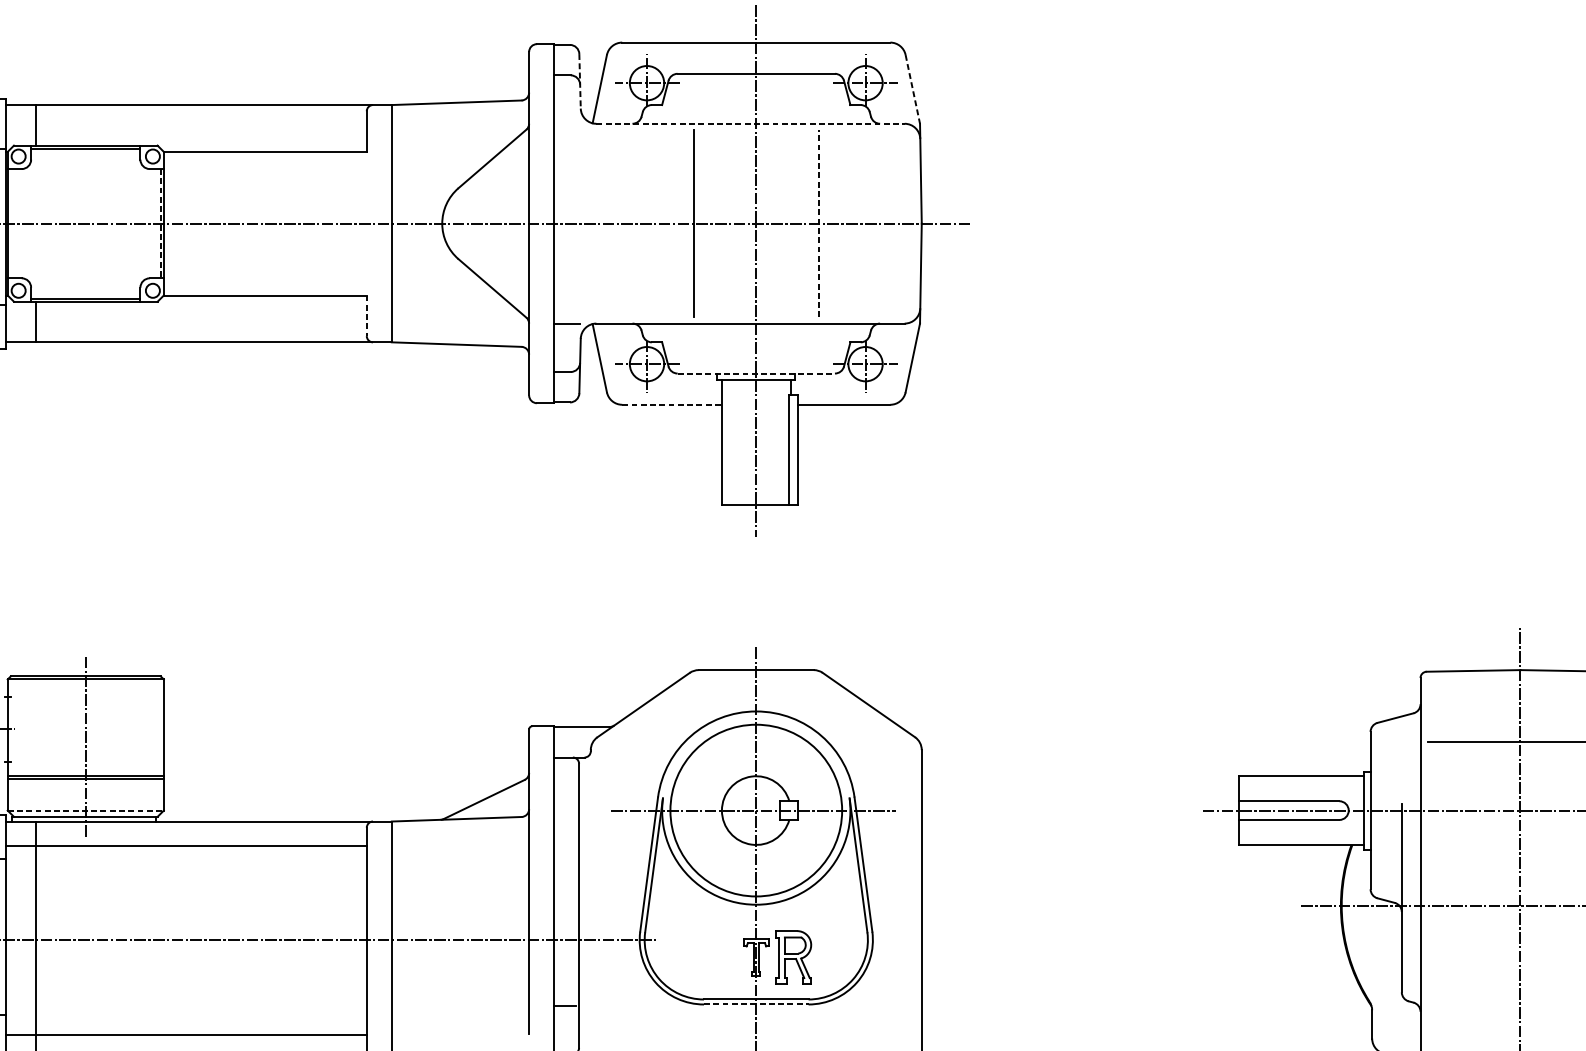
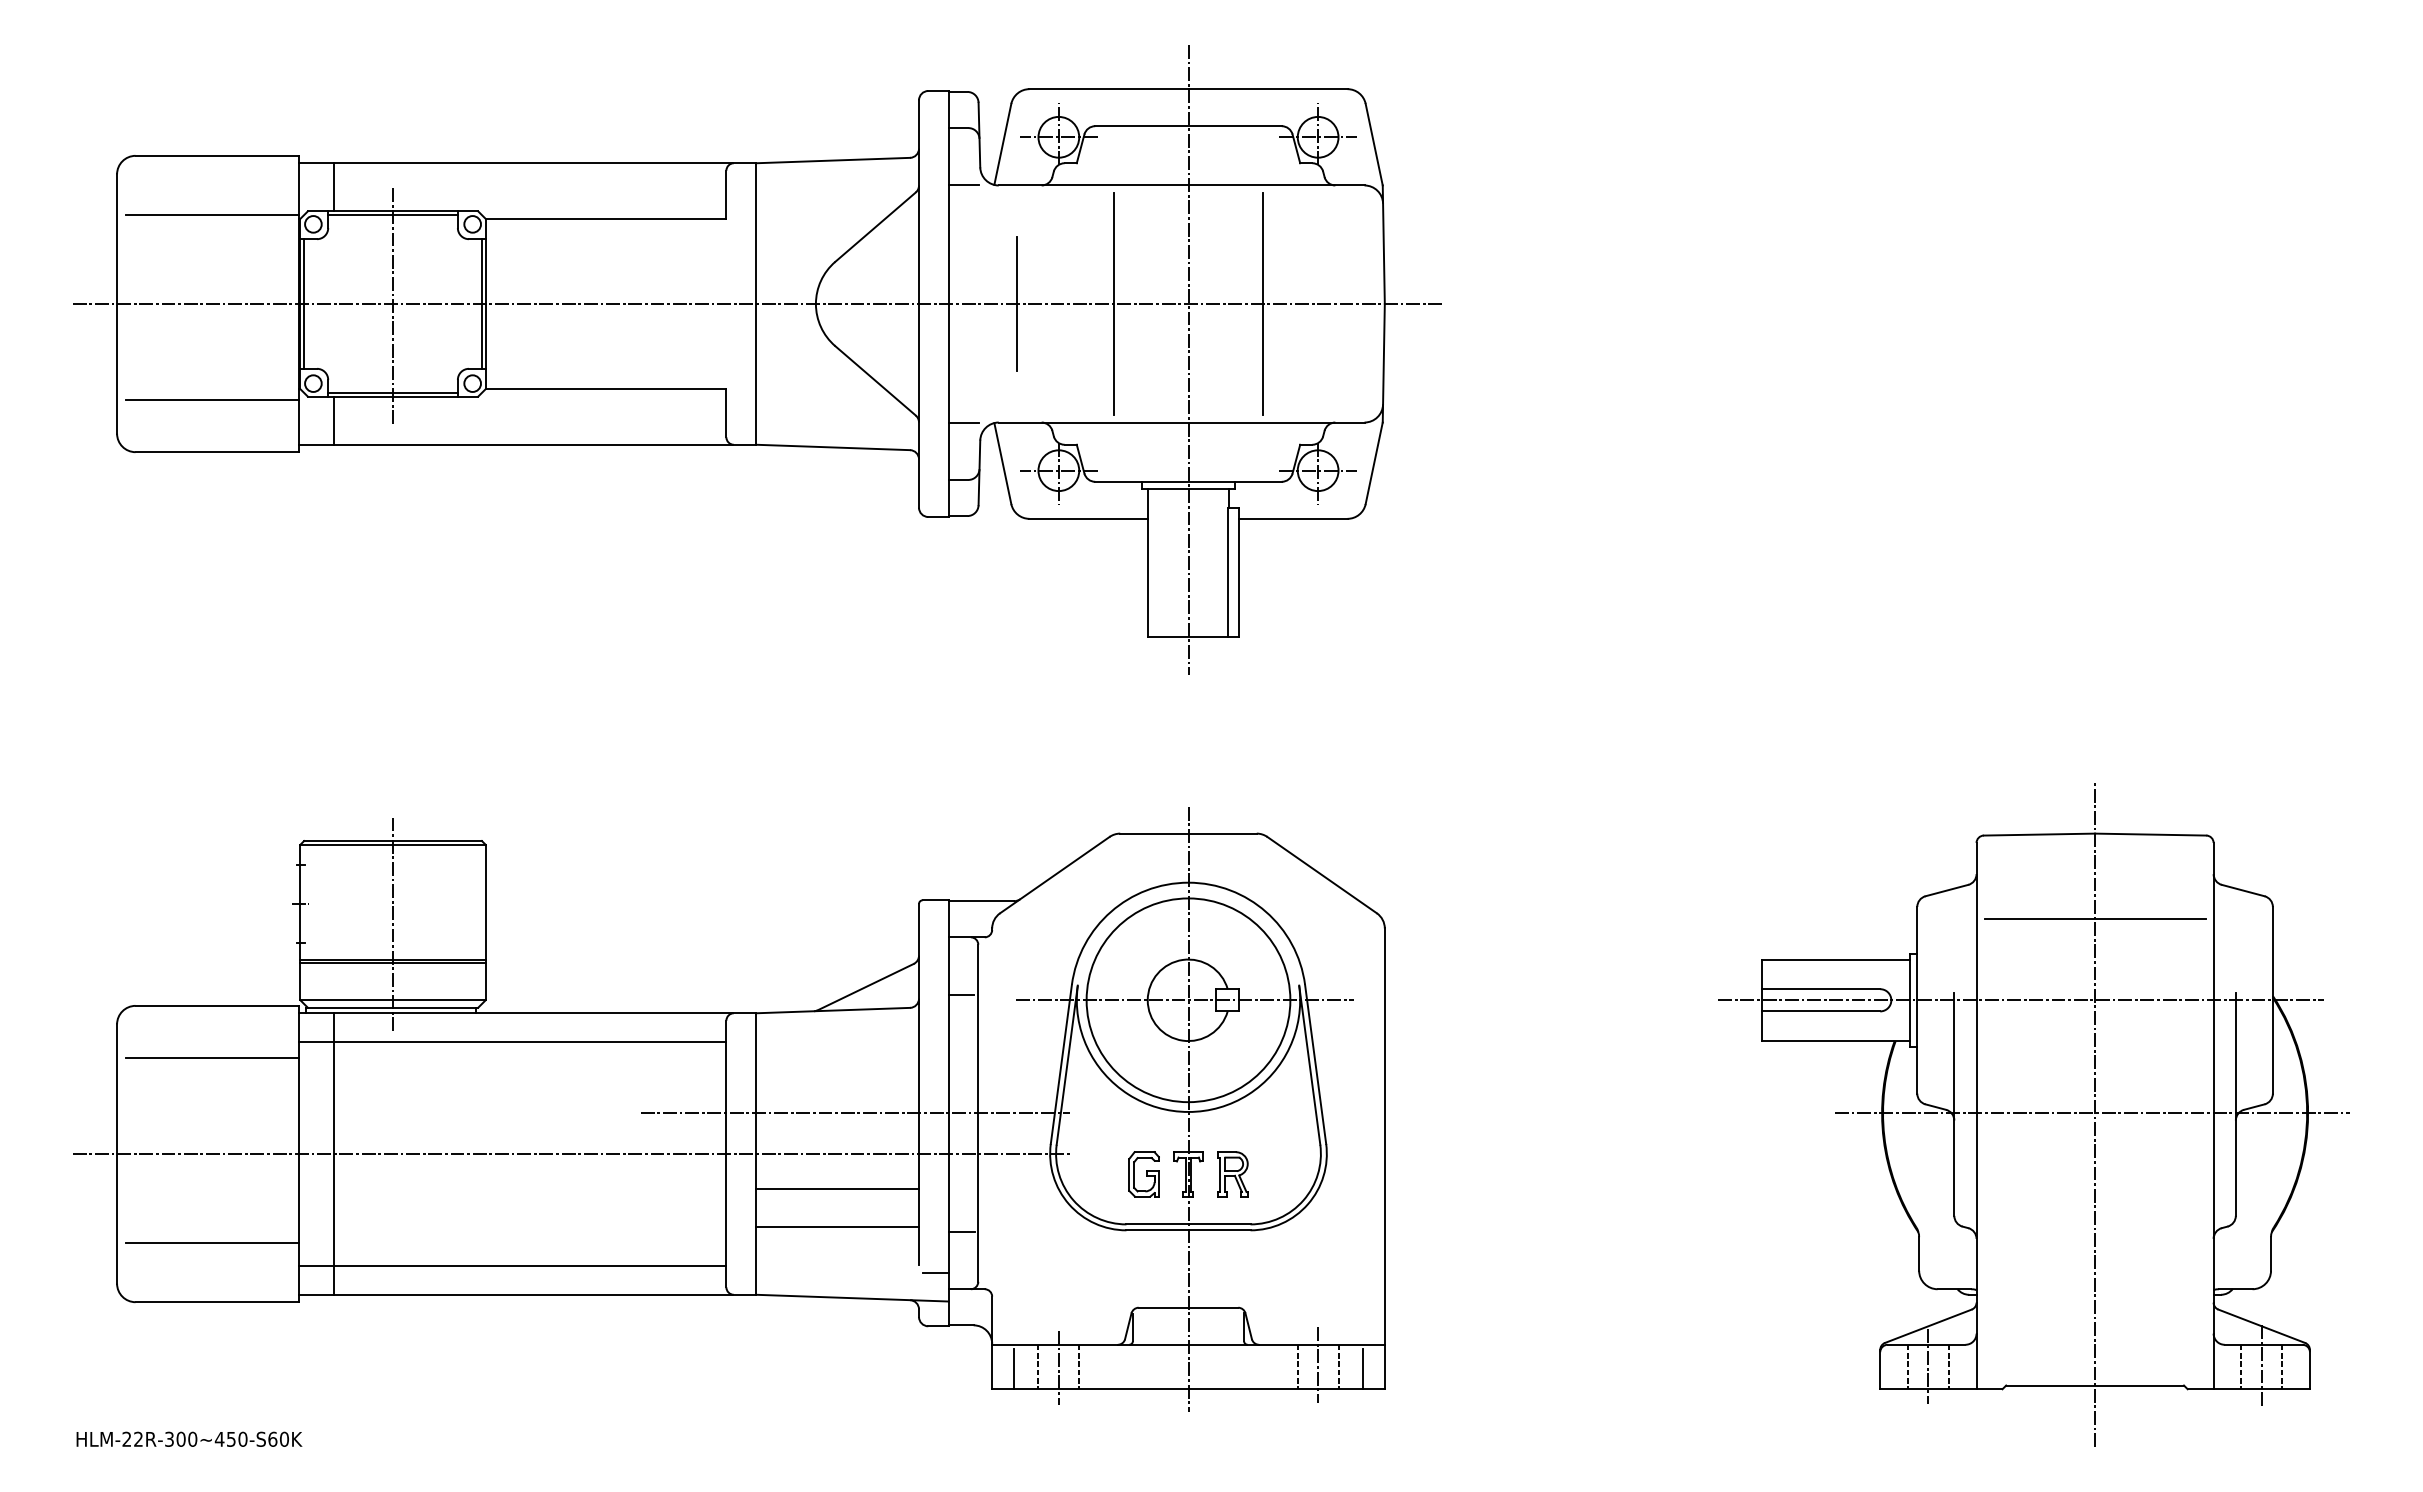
line: (580, 81) -> (979, 135), dashed -> solid
line: (913, 89) -> (1374, 144), dashed -> solid
line: (566, 123) -> (963, 185), added
line: (750, 123) -> (1181, 185), dashed -> solid
line: (11, 223) -> (304, 303), added
line: (612, 223) -> (1017, 303), added
line: (818, 223) -> (1262, 303), dashed -> solid
line: (86, 224) -> (393, 305), added
line: (160, 224) -> (481, 304), dashed -> solid
line: (366, 315) -> (726, 413), dashed -> solid
line: (757, 373) -> (1189, 481), dashed -> solid
line: (672, 404) -> (1089, 518), dashed -> solid
line: (564, 805) -> (961, 994), added
line: (86, 810) -> (393, 1000), dashed -> solid
line: (474, 906) -> (854, 1113), added
part: (718, 957) -> (1143, 1174), added
part: (793, 957) -> (1232, 1174), size x0.71
line: (460, 969) -> (837, 1188), added
line: (460, 1001) -> (837, 1226), added
line: (757, 1004) -> (1189, 1230), dashed -> solid
line: (543, 1040) -> (935, 1273), added

